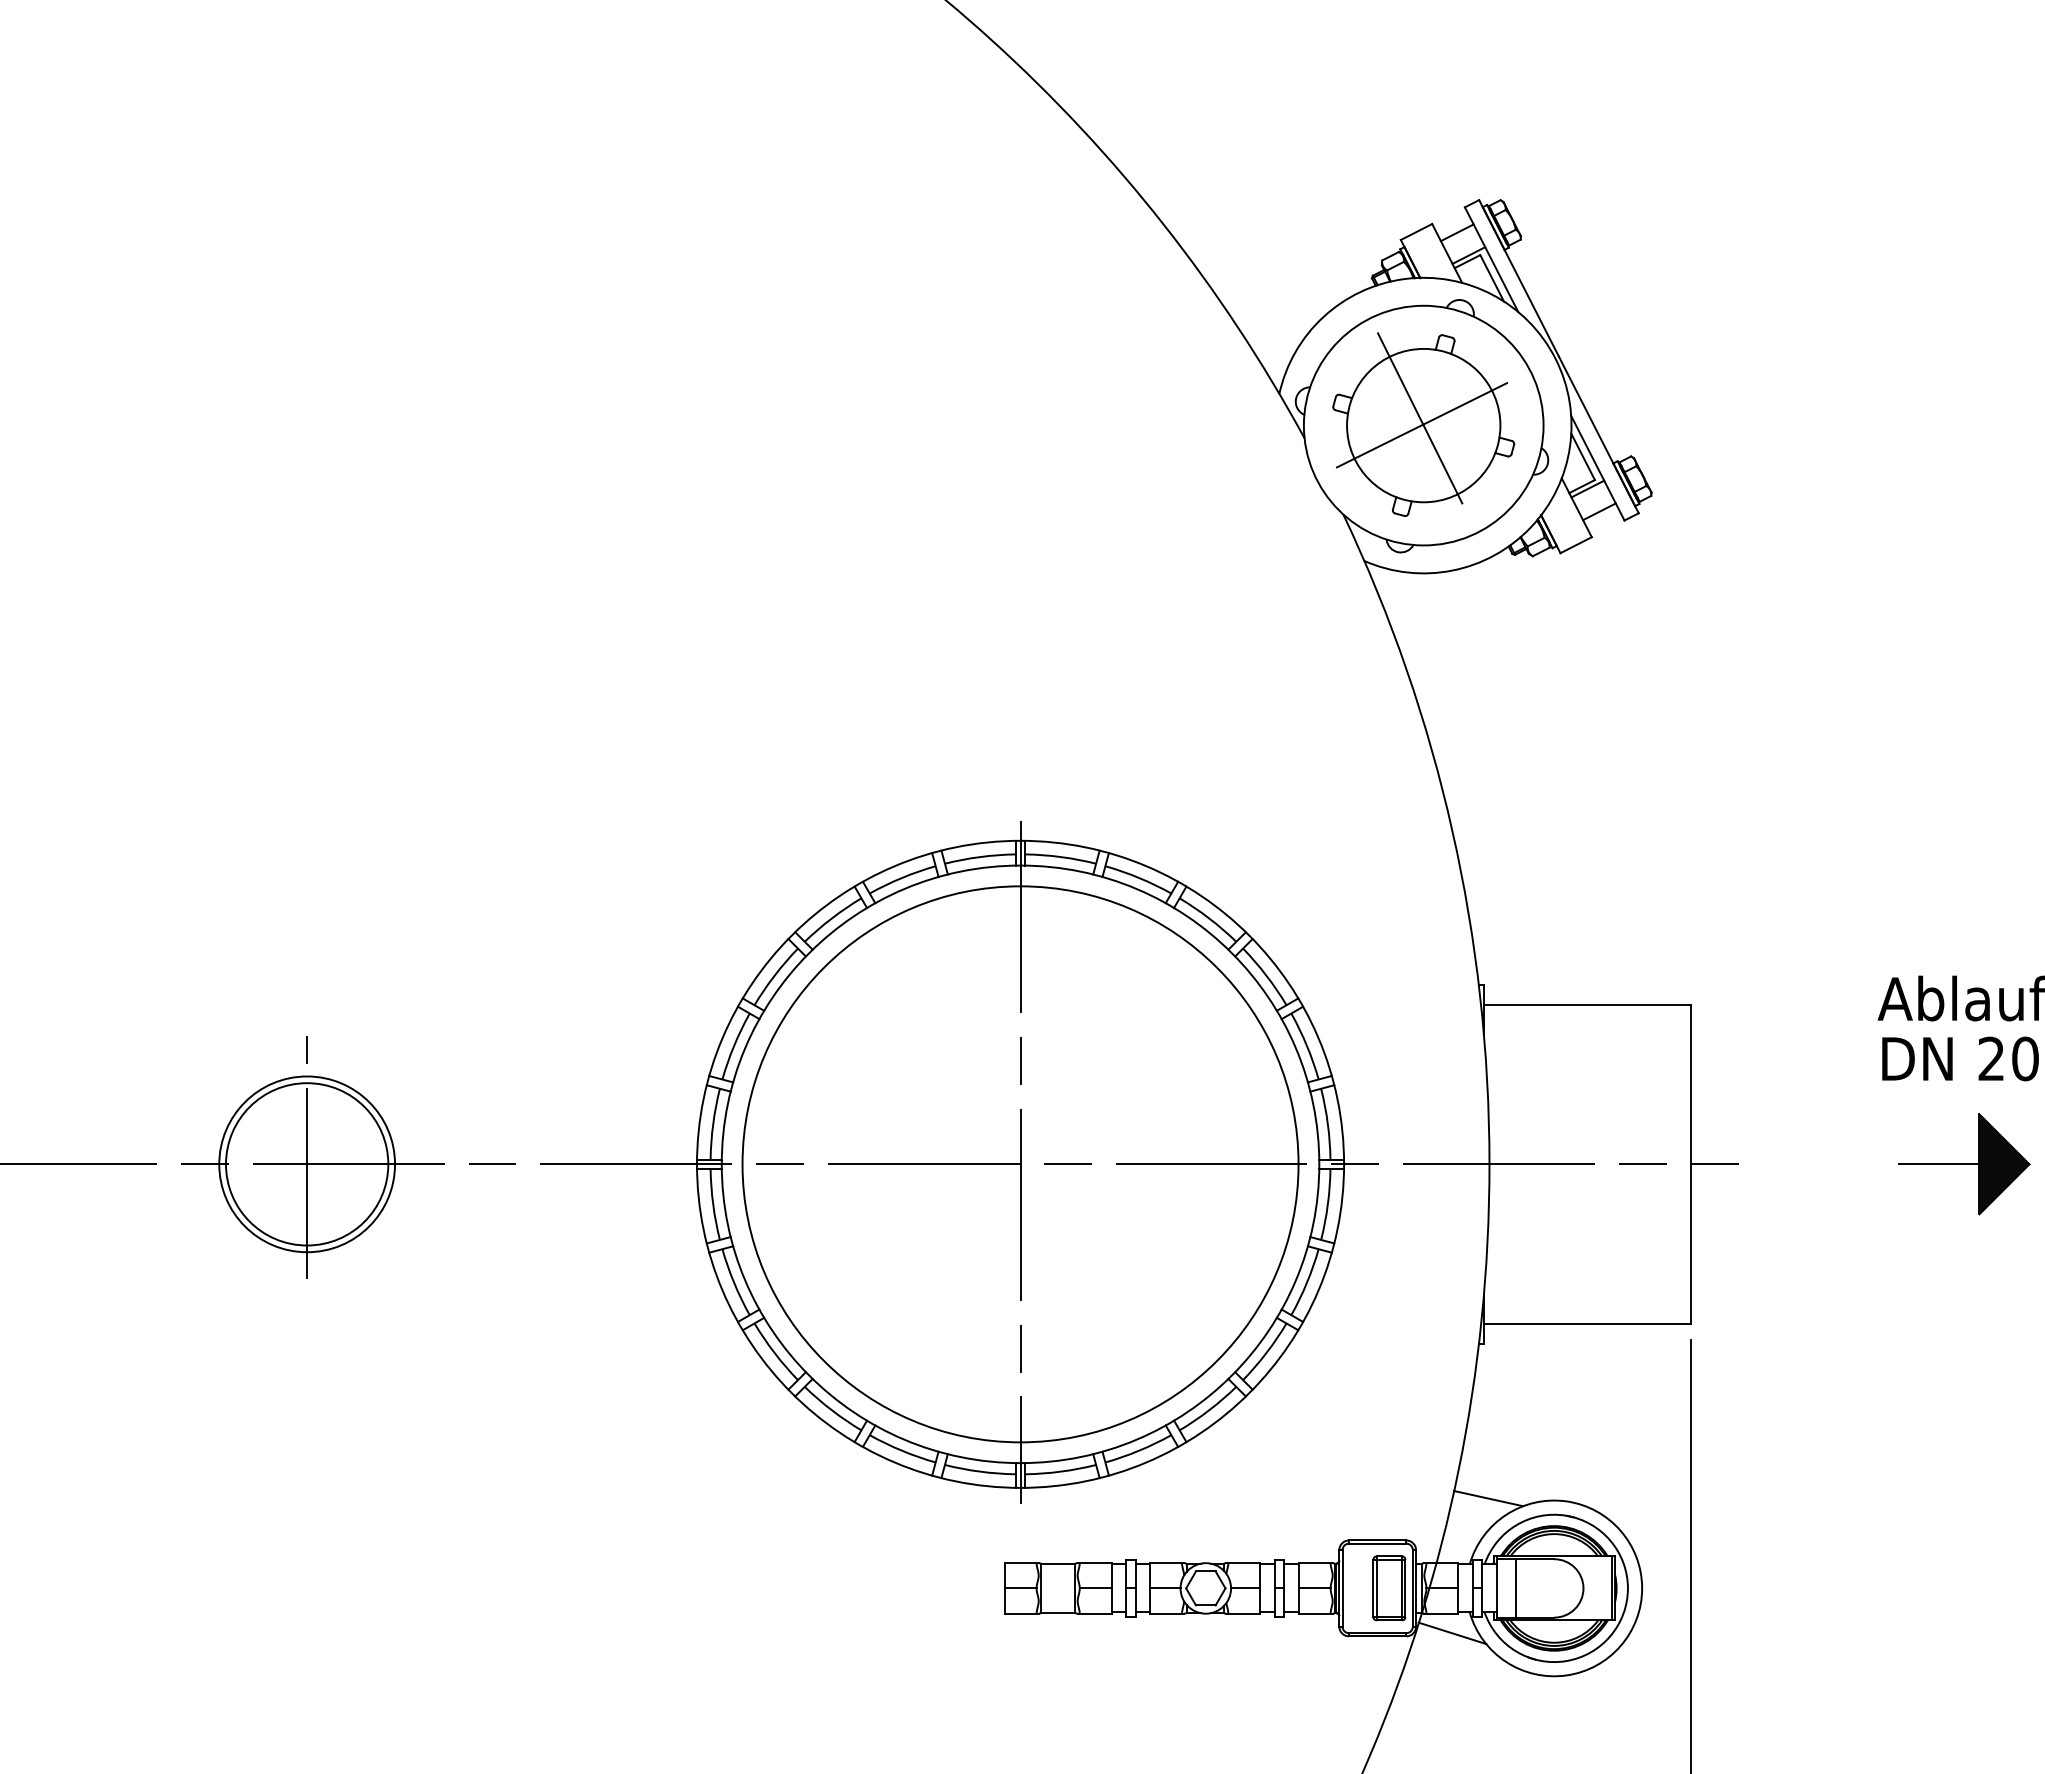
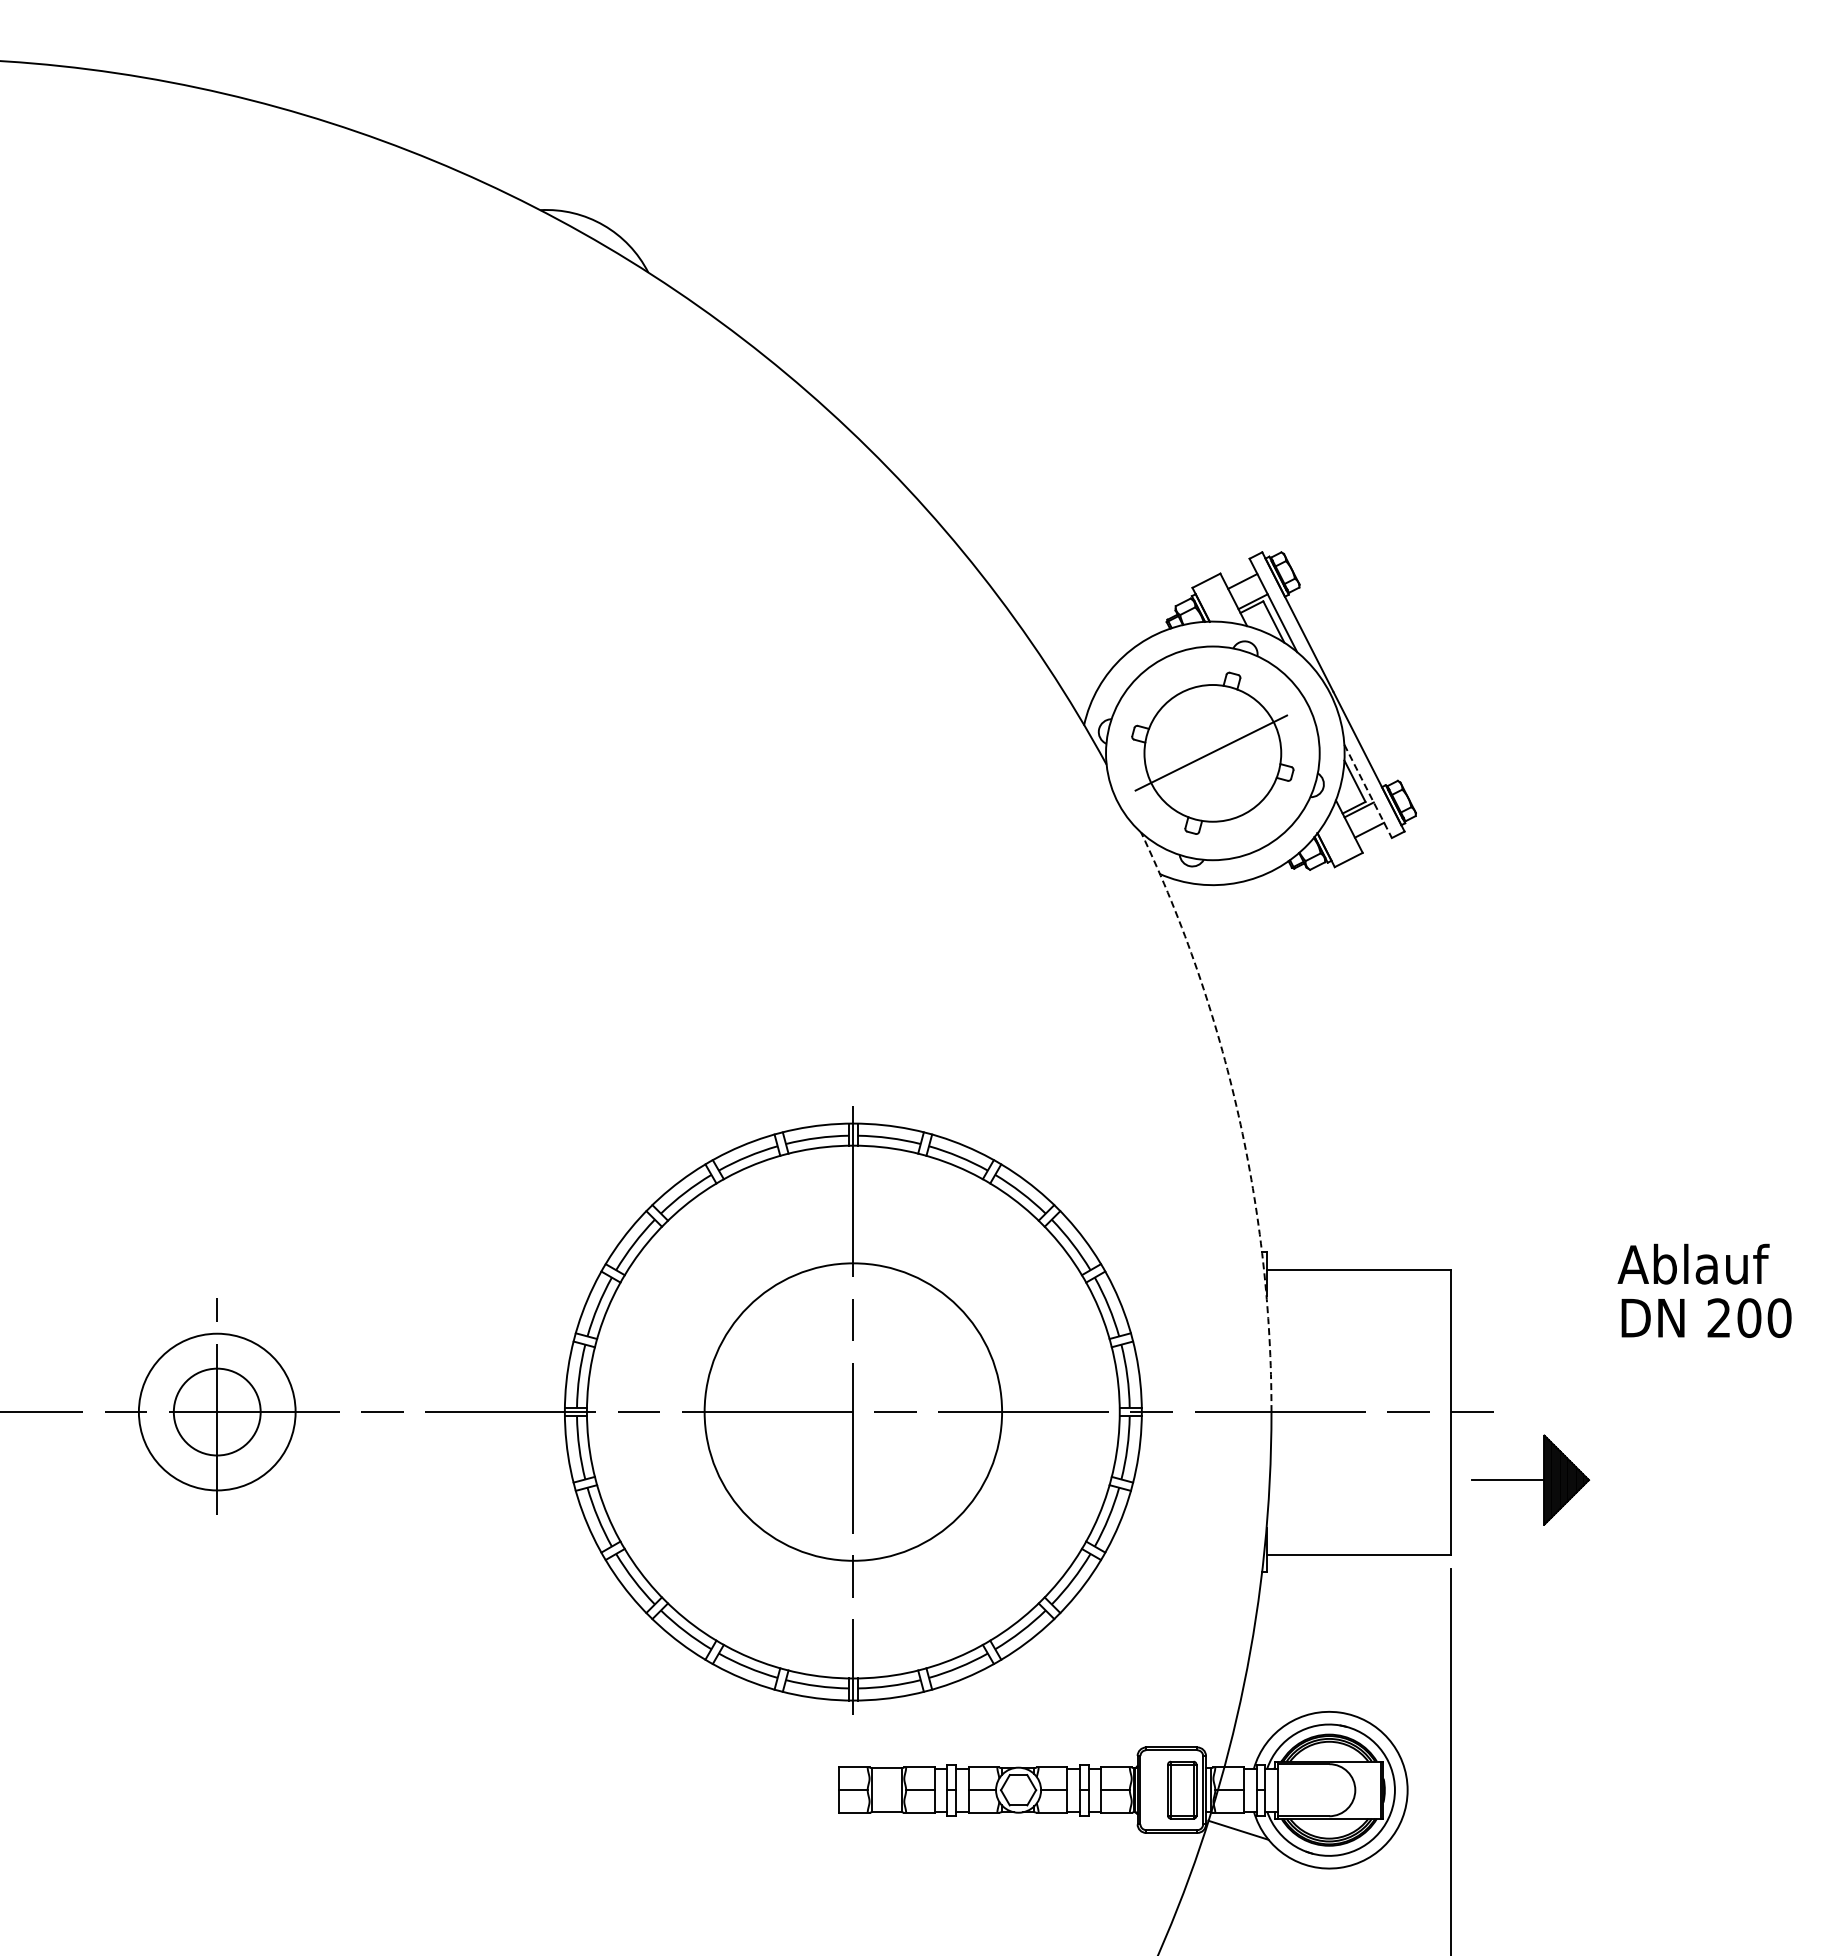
line: (1423, 425) -> (1212, 753), removed
line: (1598, 468) -> (1368, 791), solid -> dashed
arc: (1452, 831) -> (1238, 1115), solid -> dashed
circle: (306, 1163) -> (216, 1411), size x0.6
circle: (1020, 1163) -> (853, 1411), size x0.6
part: (1963, 1163) -> (1530, 1479), moved
line: (1488, 1497) -> (1270, 1709), removed
line: (1516, 1588) -> (1295, 1790), removed

